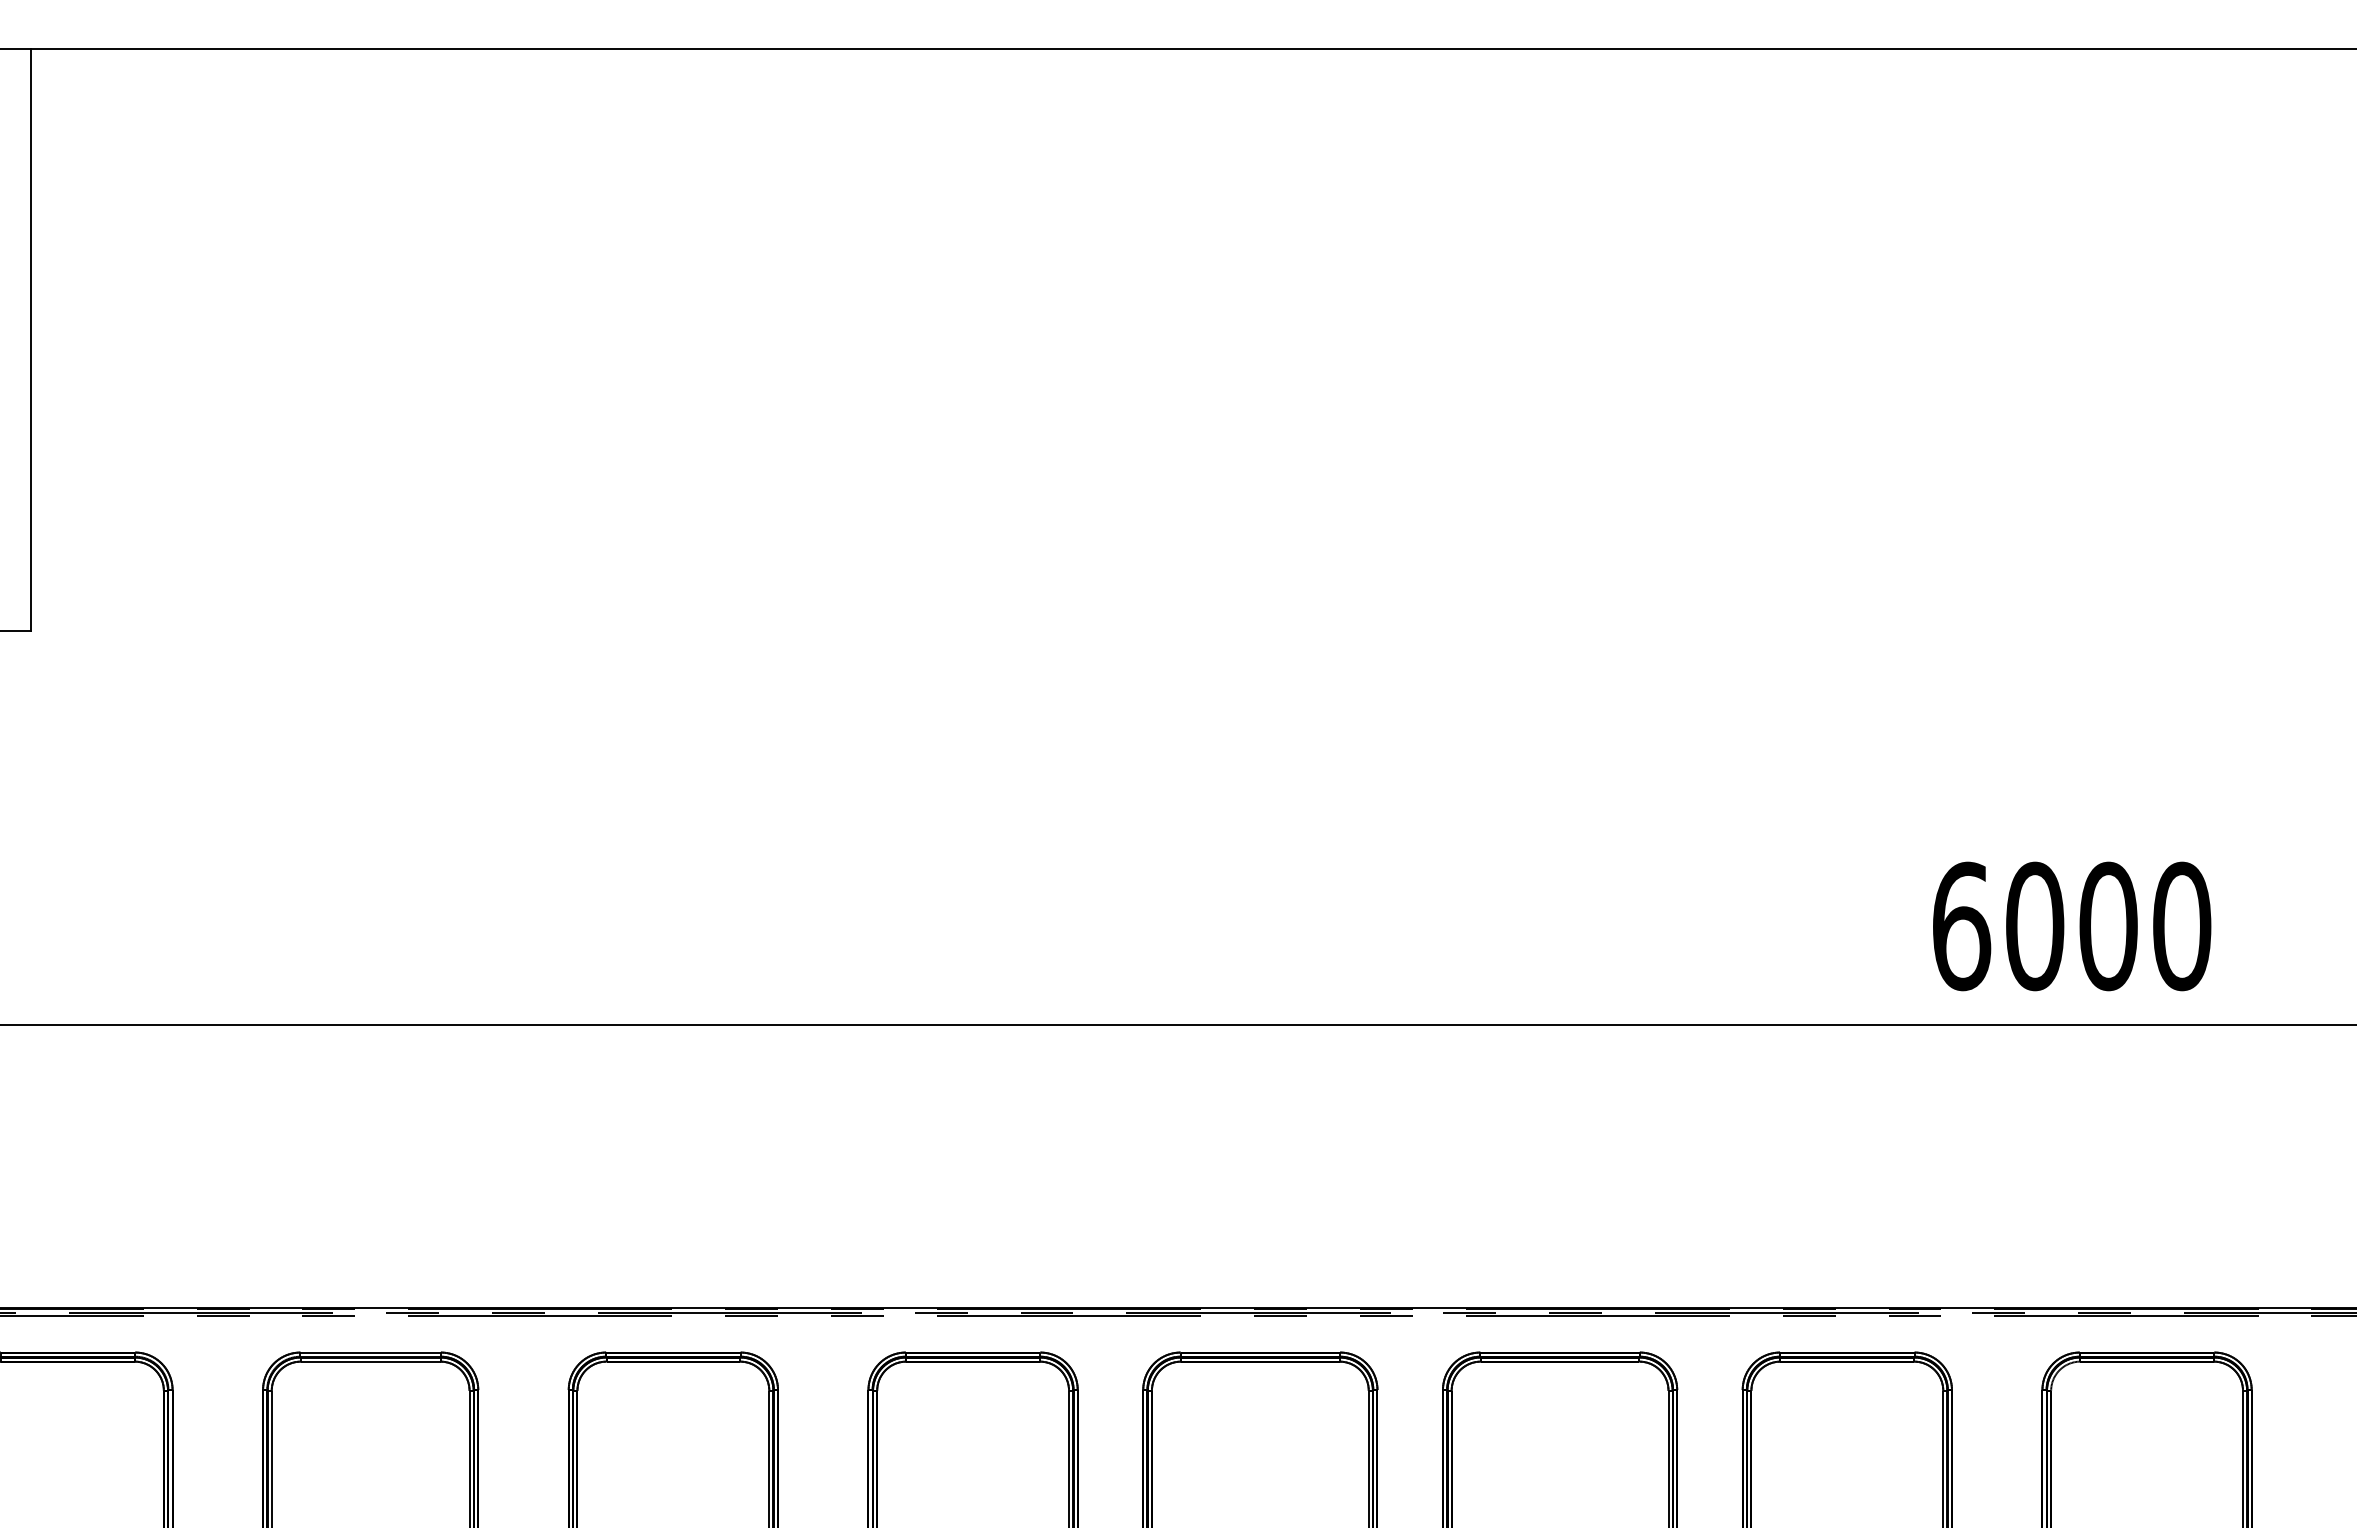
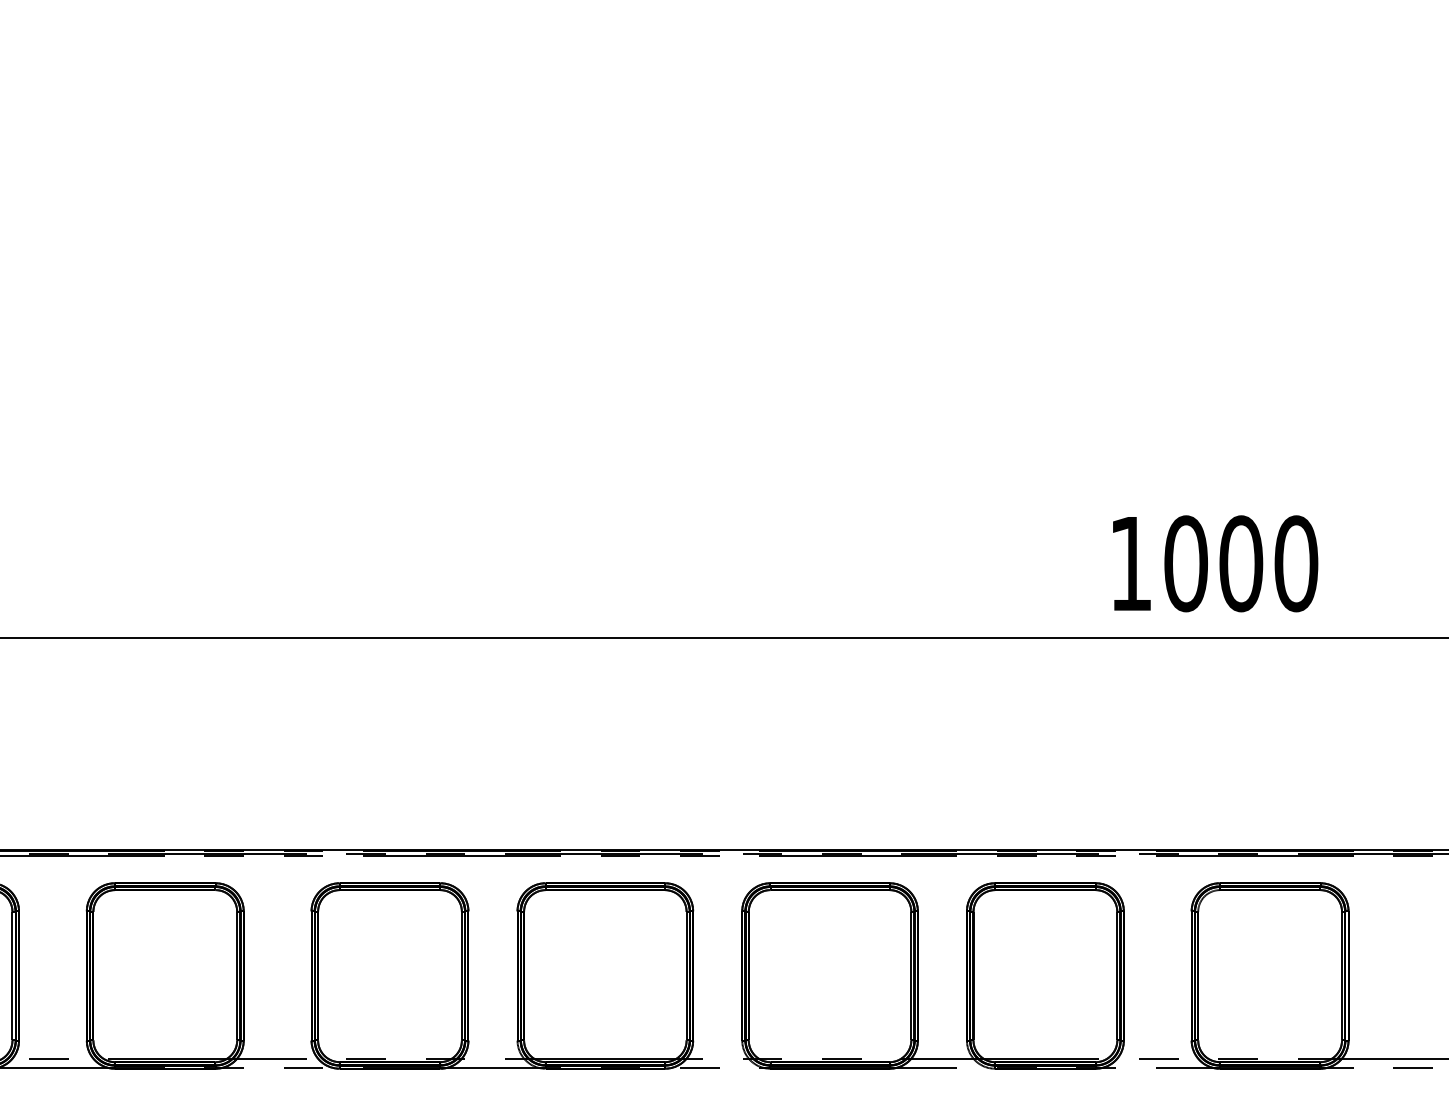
text: (1962, 926) -> (1131, 563), 6000 -> 1000

